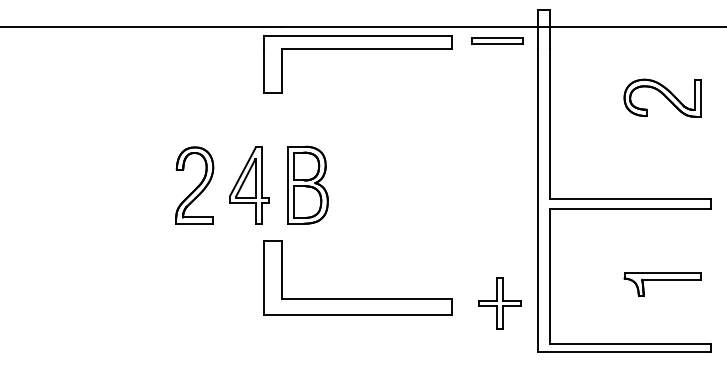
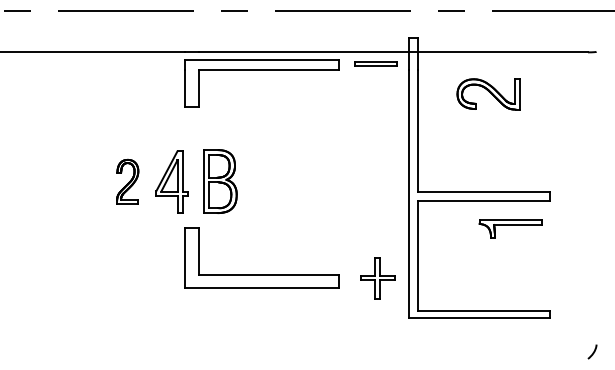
part: (662, 98) -> (488, 94), moved
part: (194, 185) -> (127, 181), size x0.7
part: (662, 284) -> (510, 228), moved

